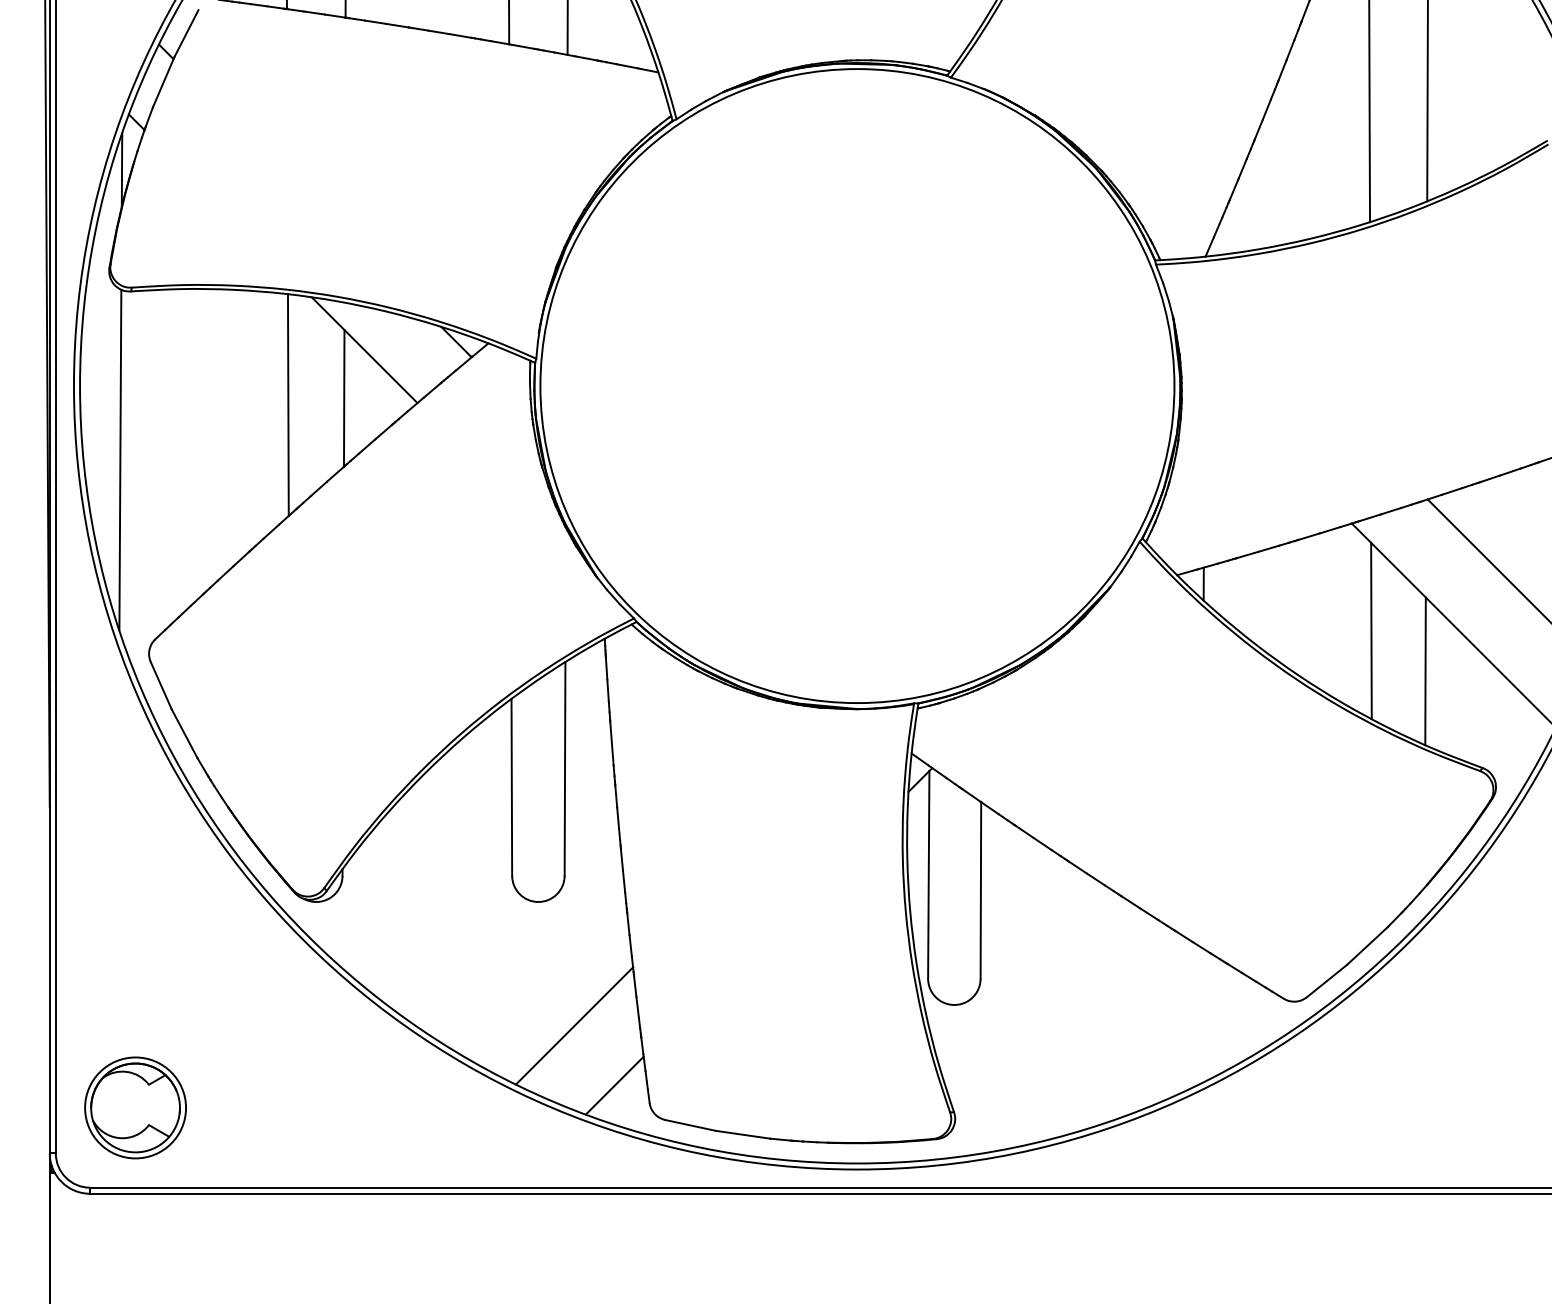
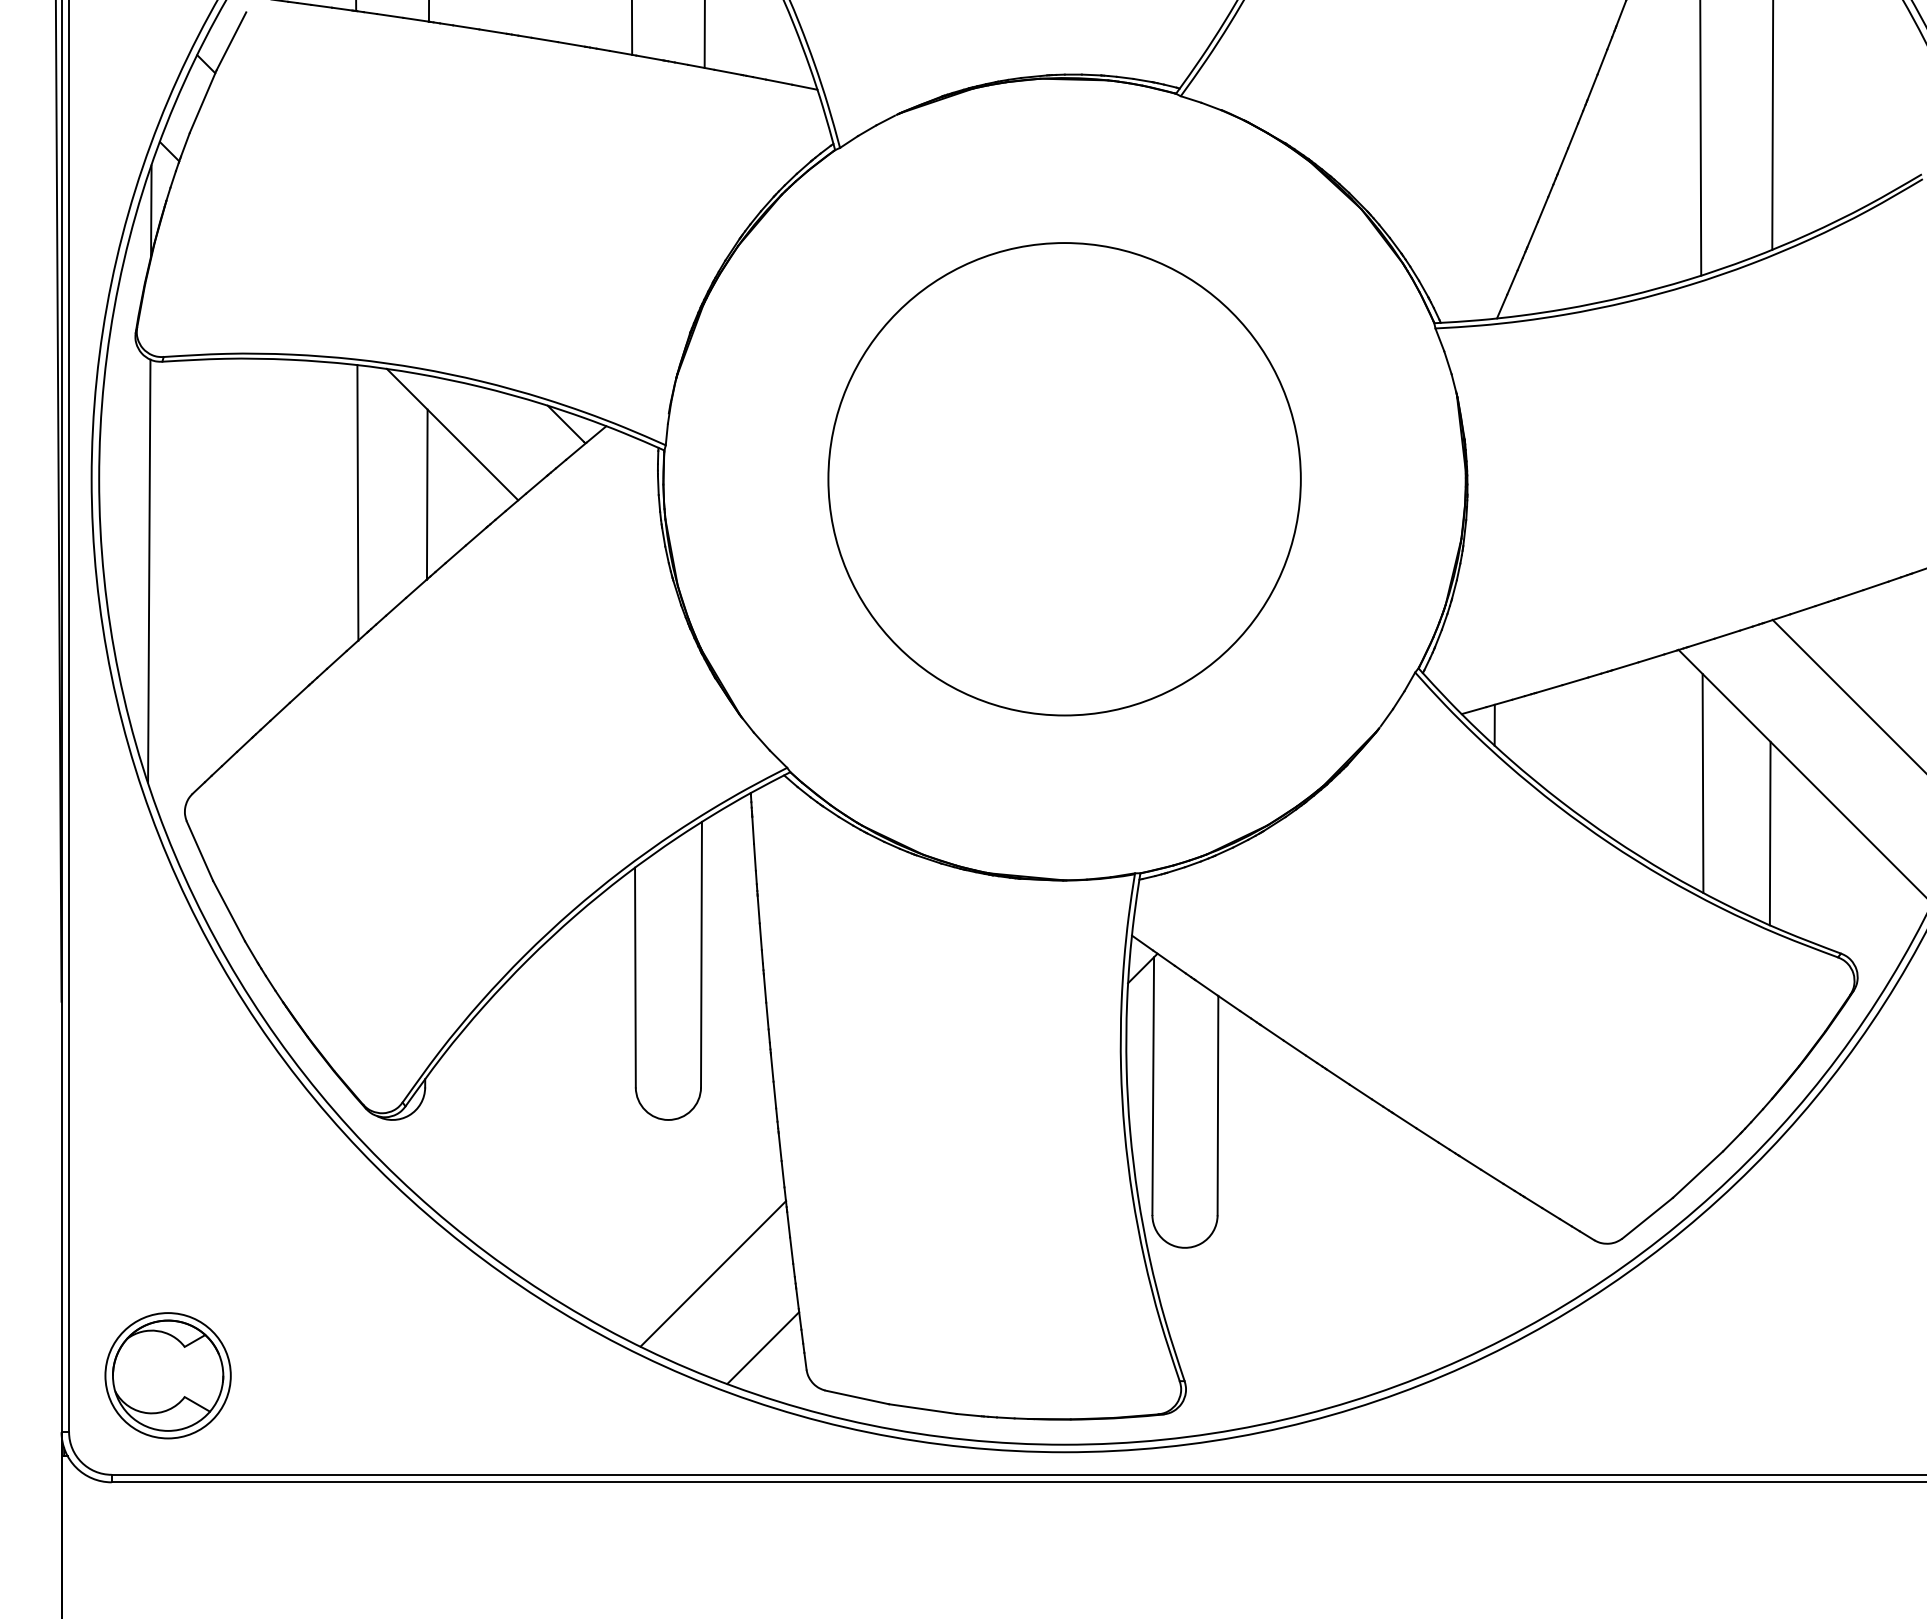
circle: (857, 385) -> (1064, 478), size x0.6

